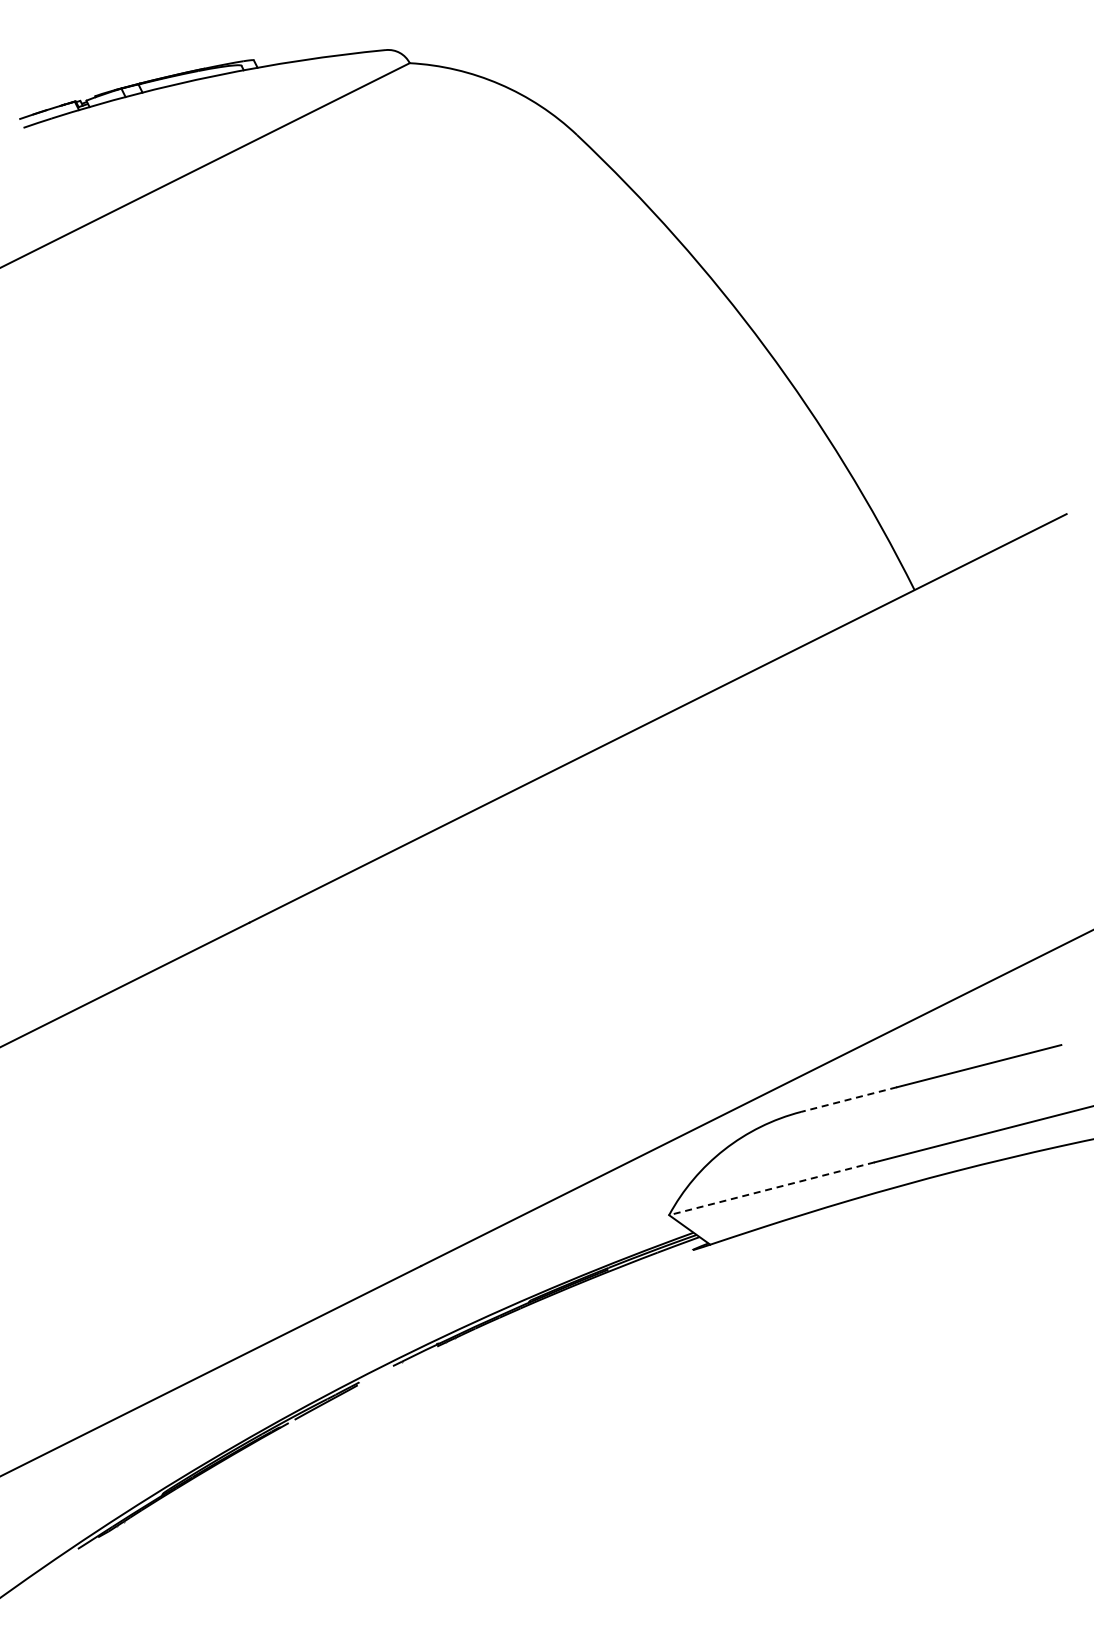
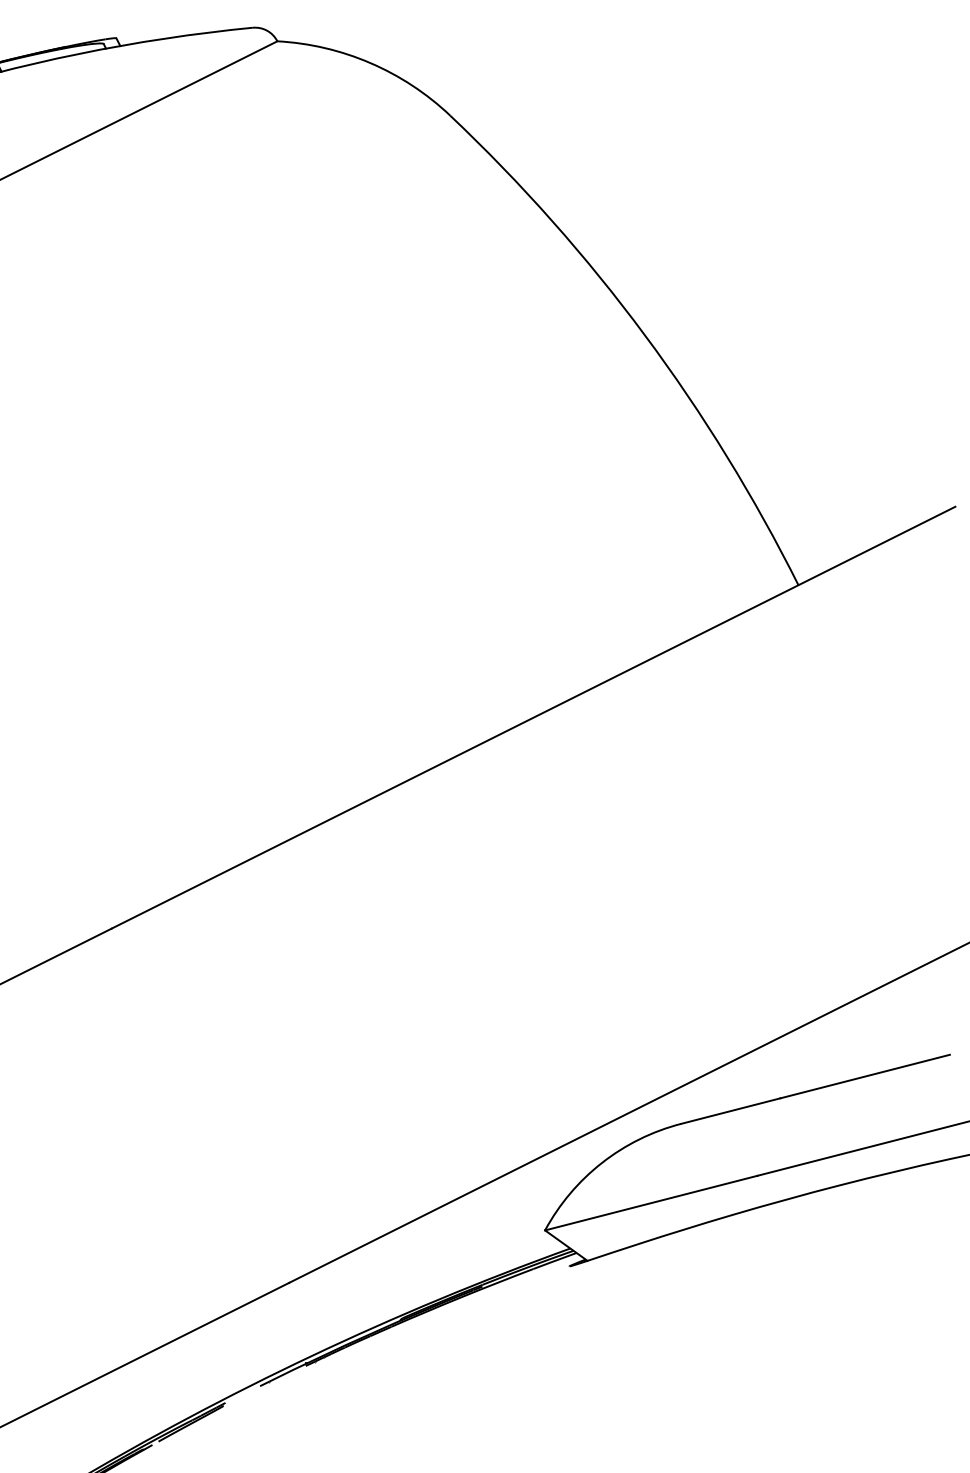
line: (849, 1099) -> (731, 1111), dashed -> solid
line: (771, 1188) -> (650, 1202), dashed -> solid

